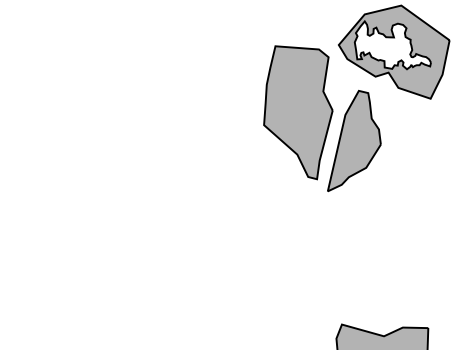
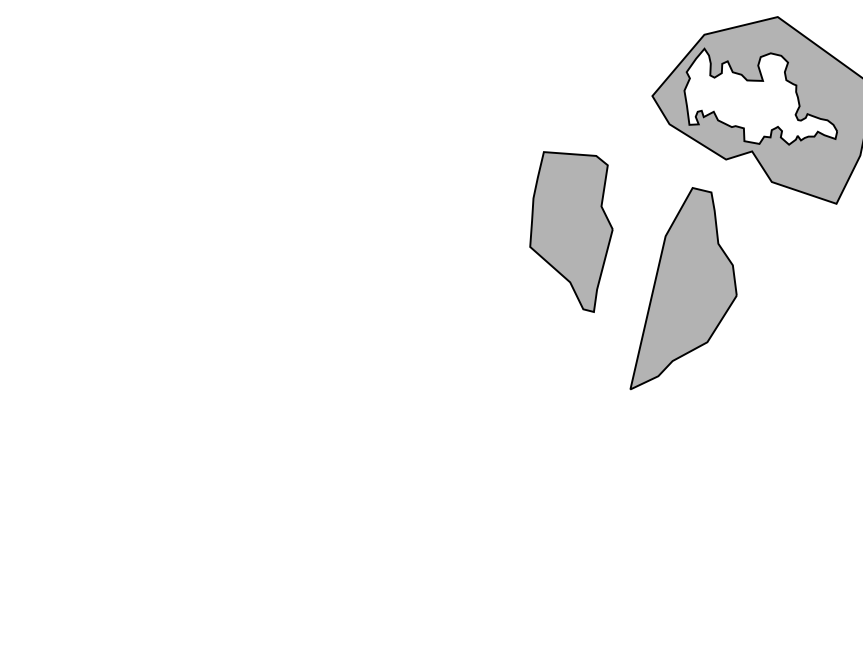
part: (298, 112) -> (571, 231), size x0.6

